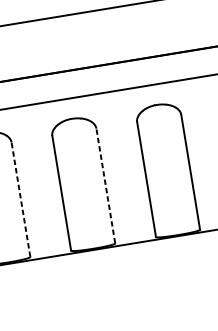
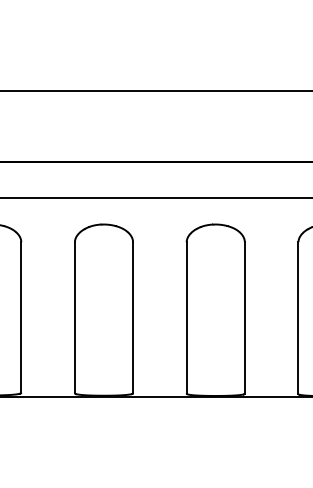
line: (106, 185) -> (133, 317), dashed -> solid
line: (21, 199) -> (21, 317), dashed -> solid

